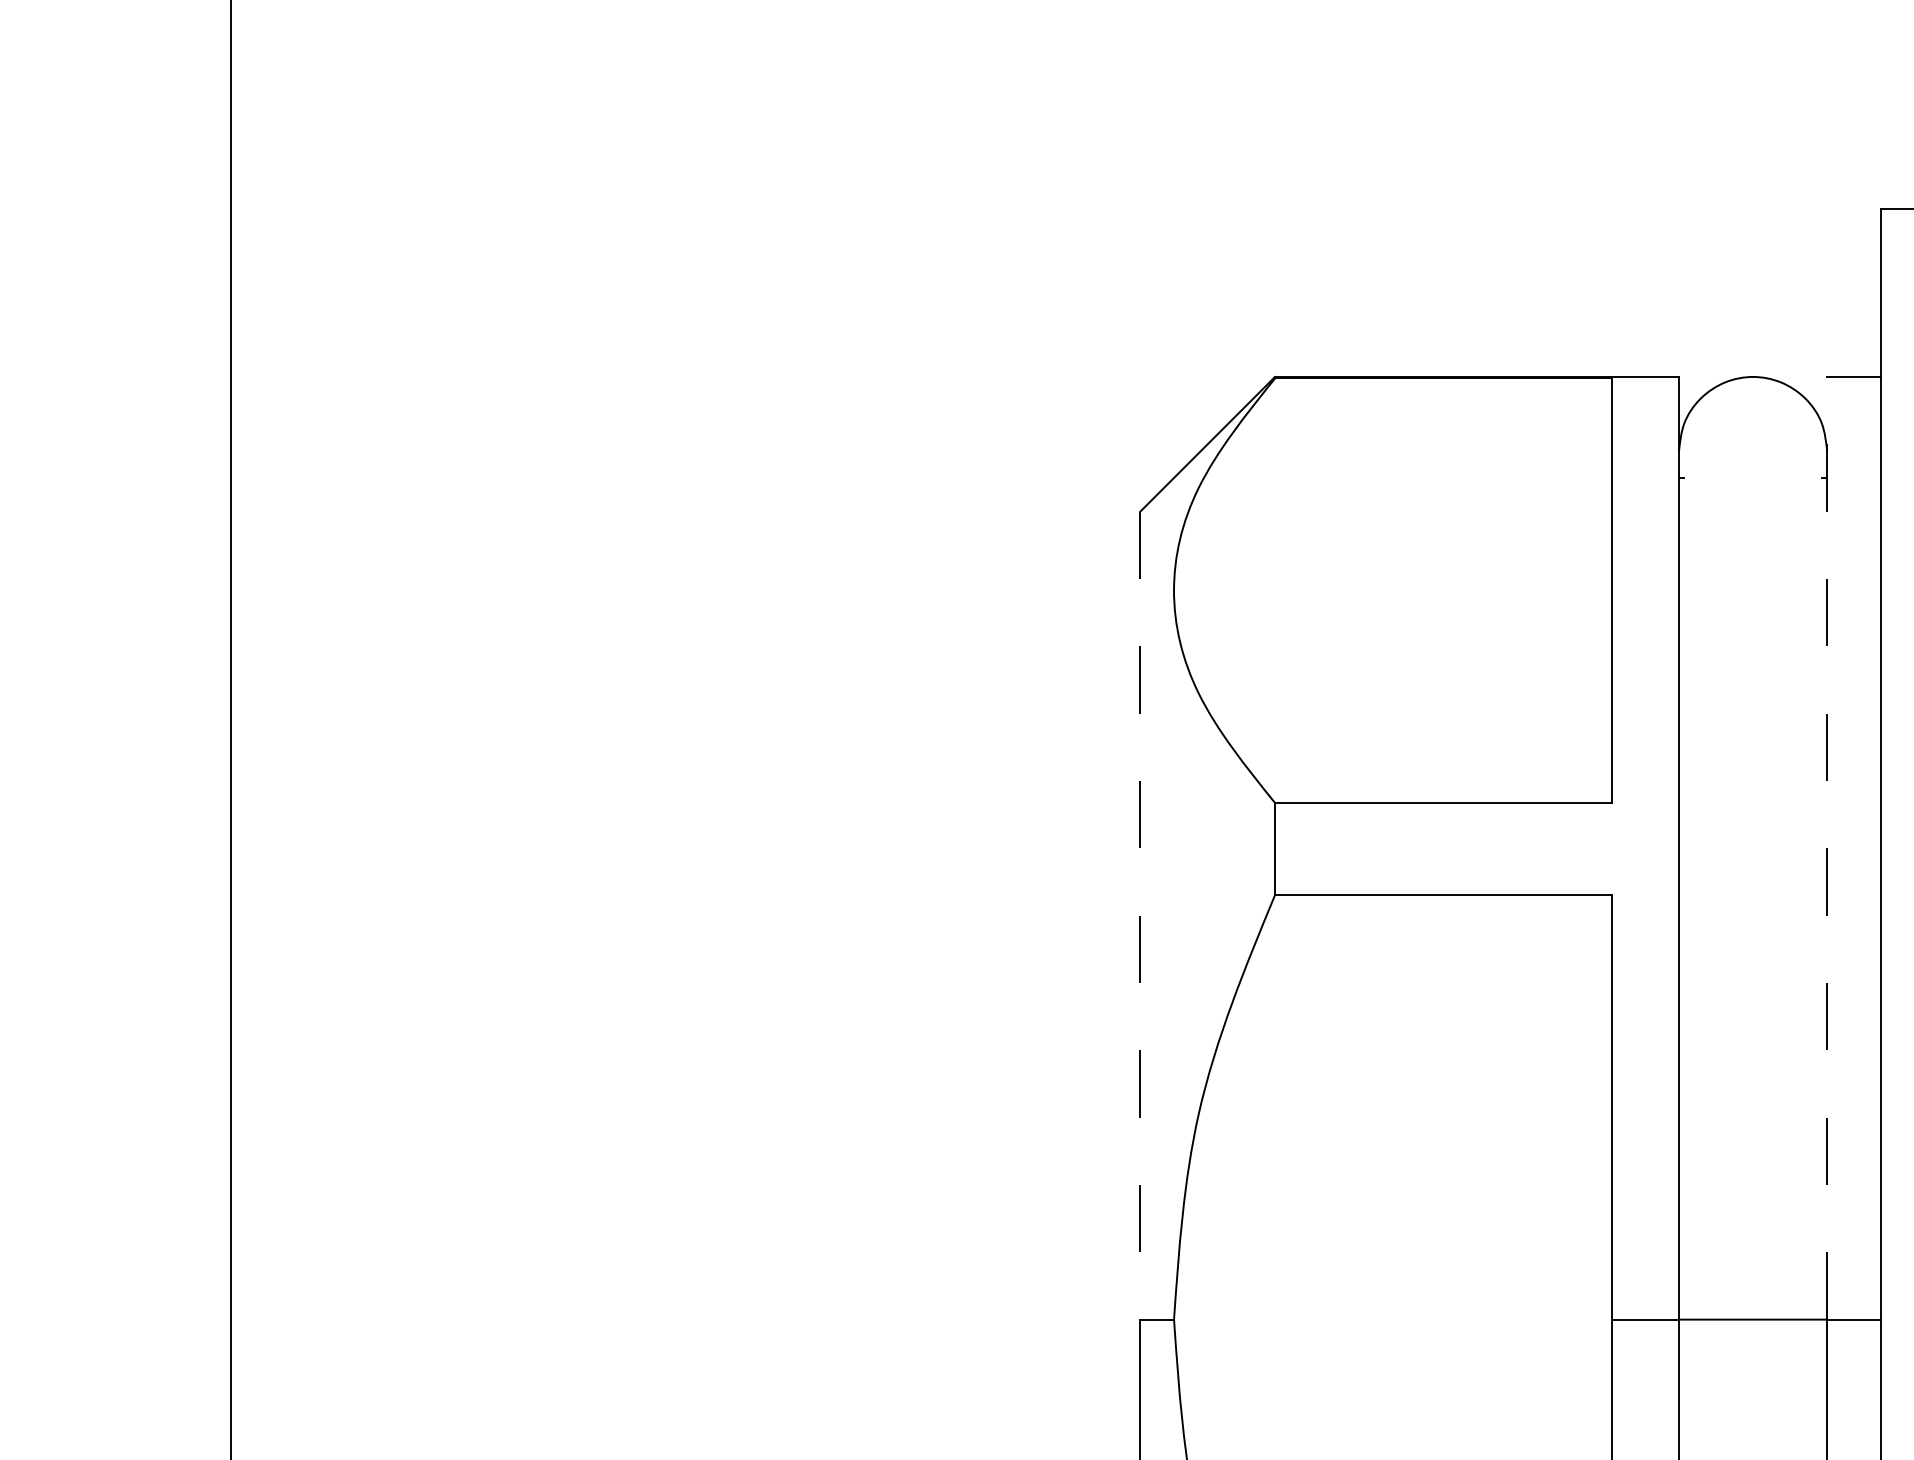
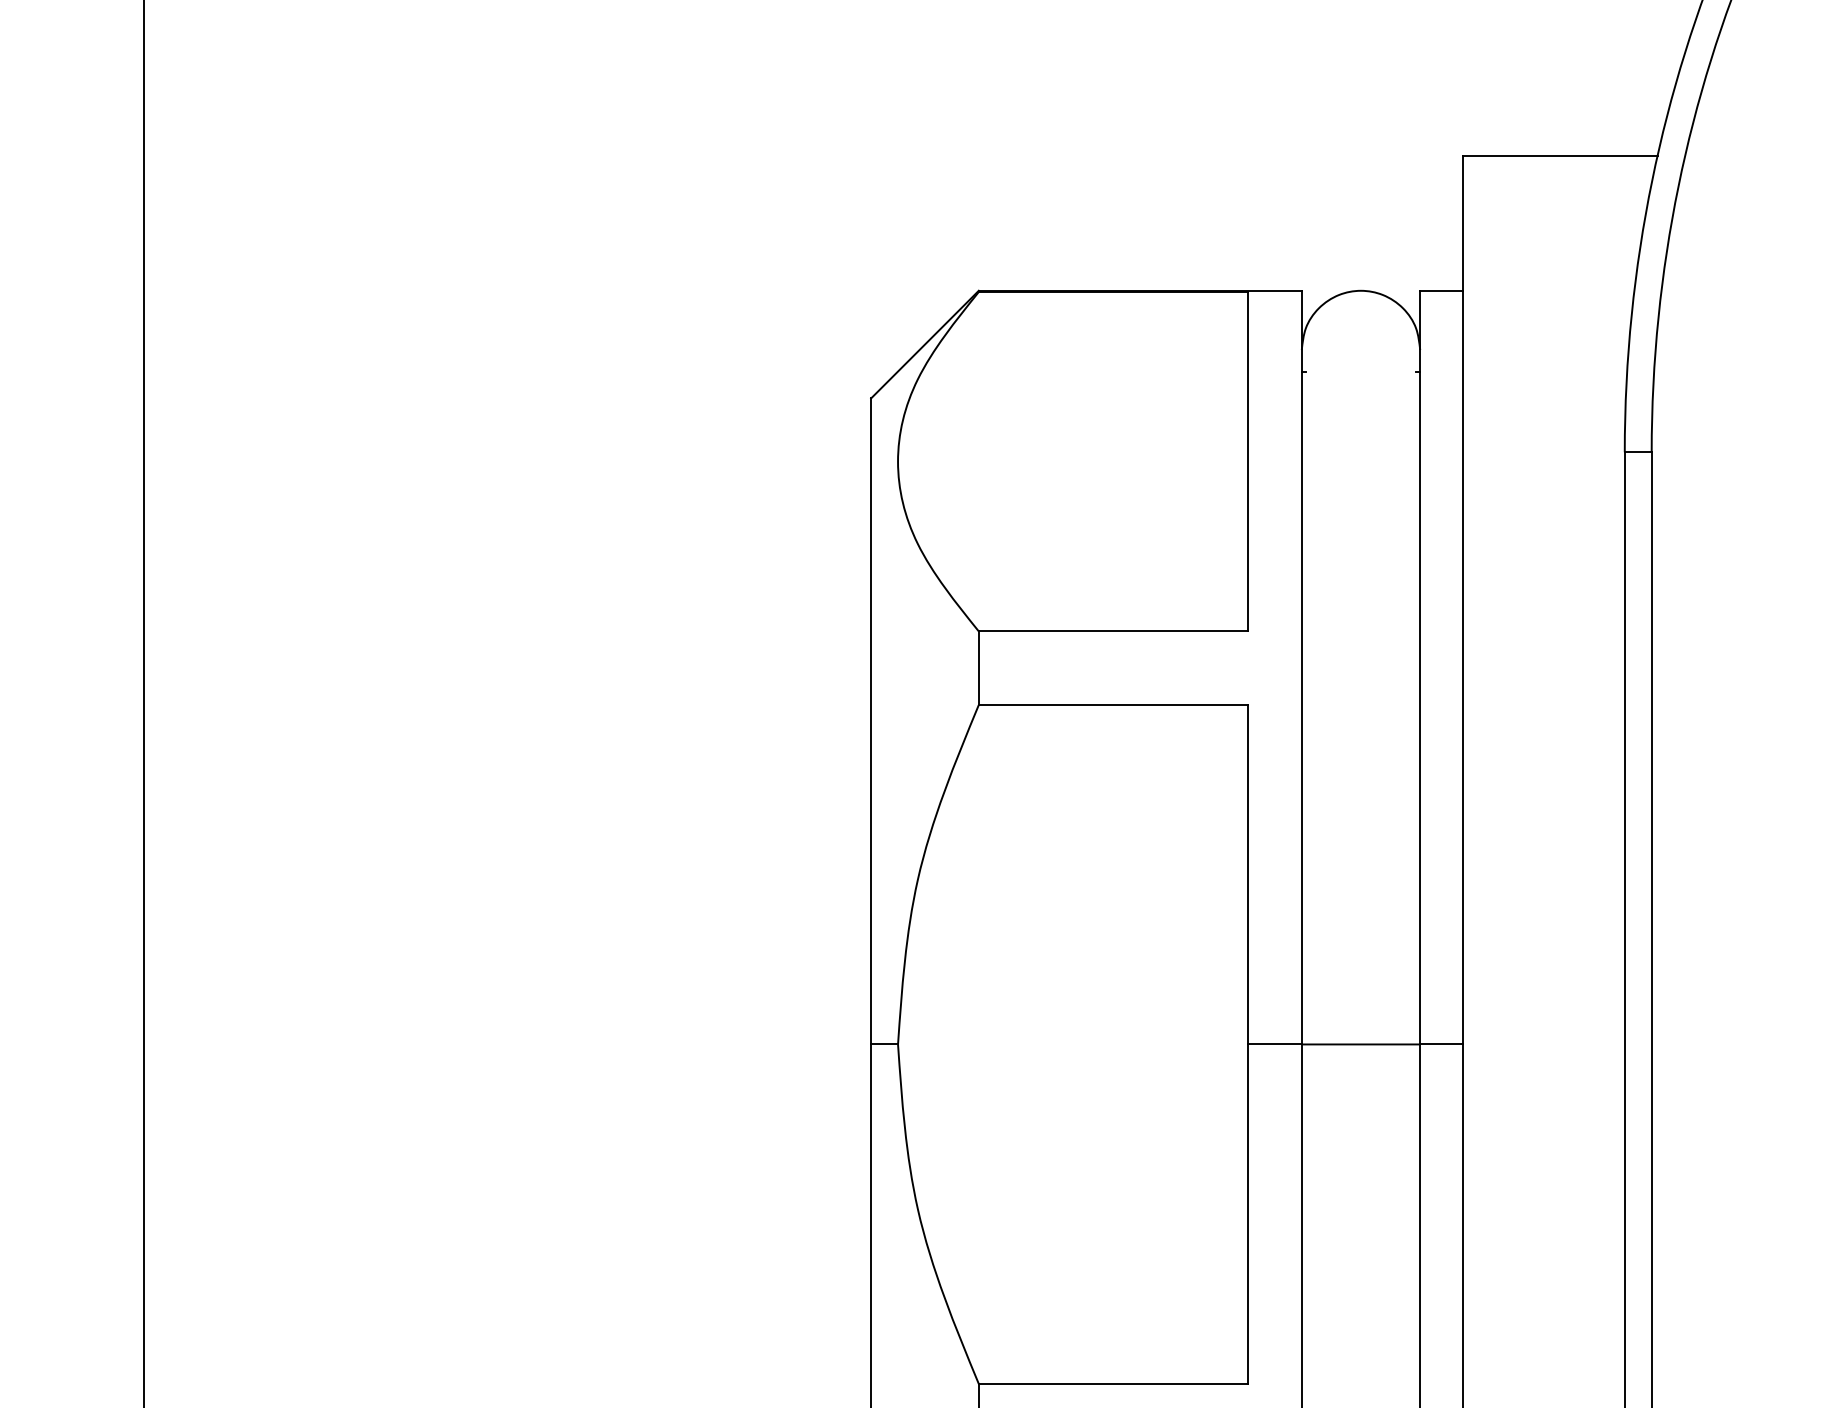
line: (1827, 848) -> (1420, 667), dashed -> solid
line: (1140, 915) -> (871, 721), dashed -> solid

